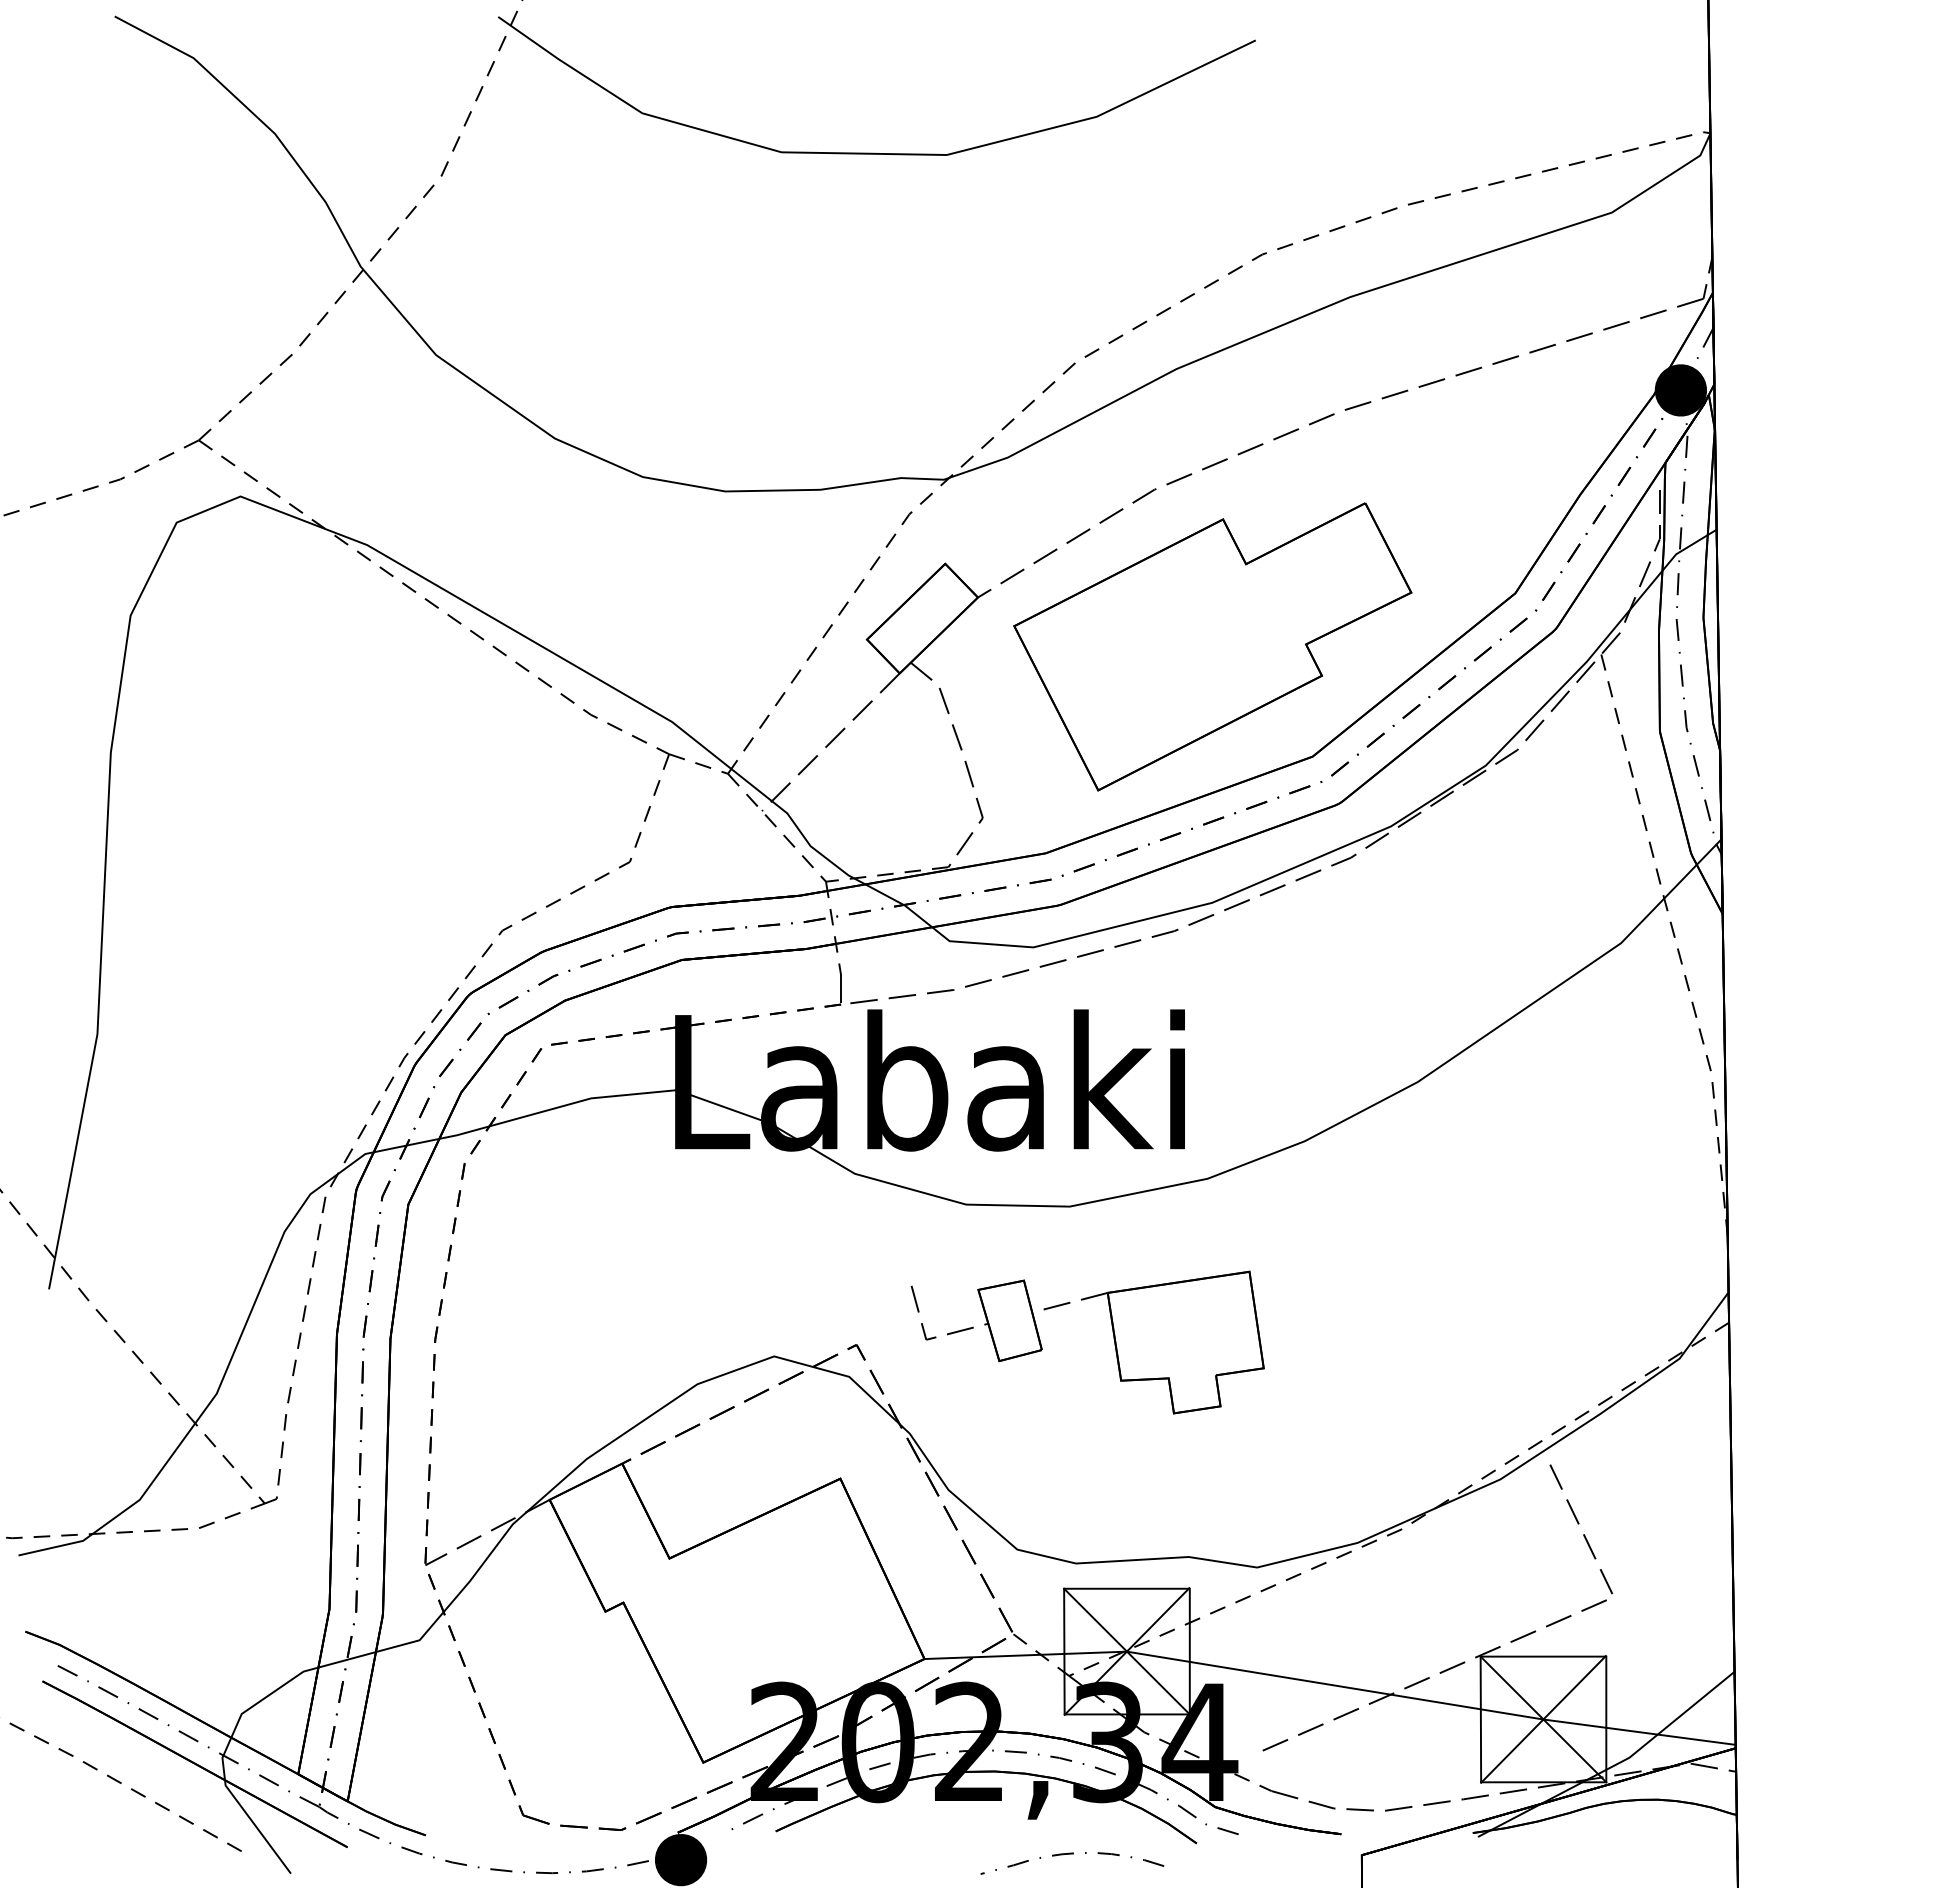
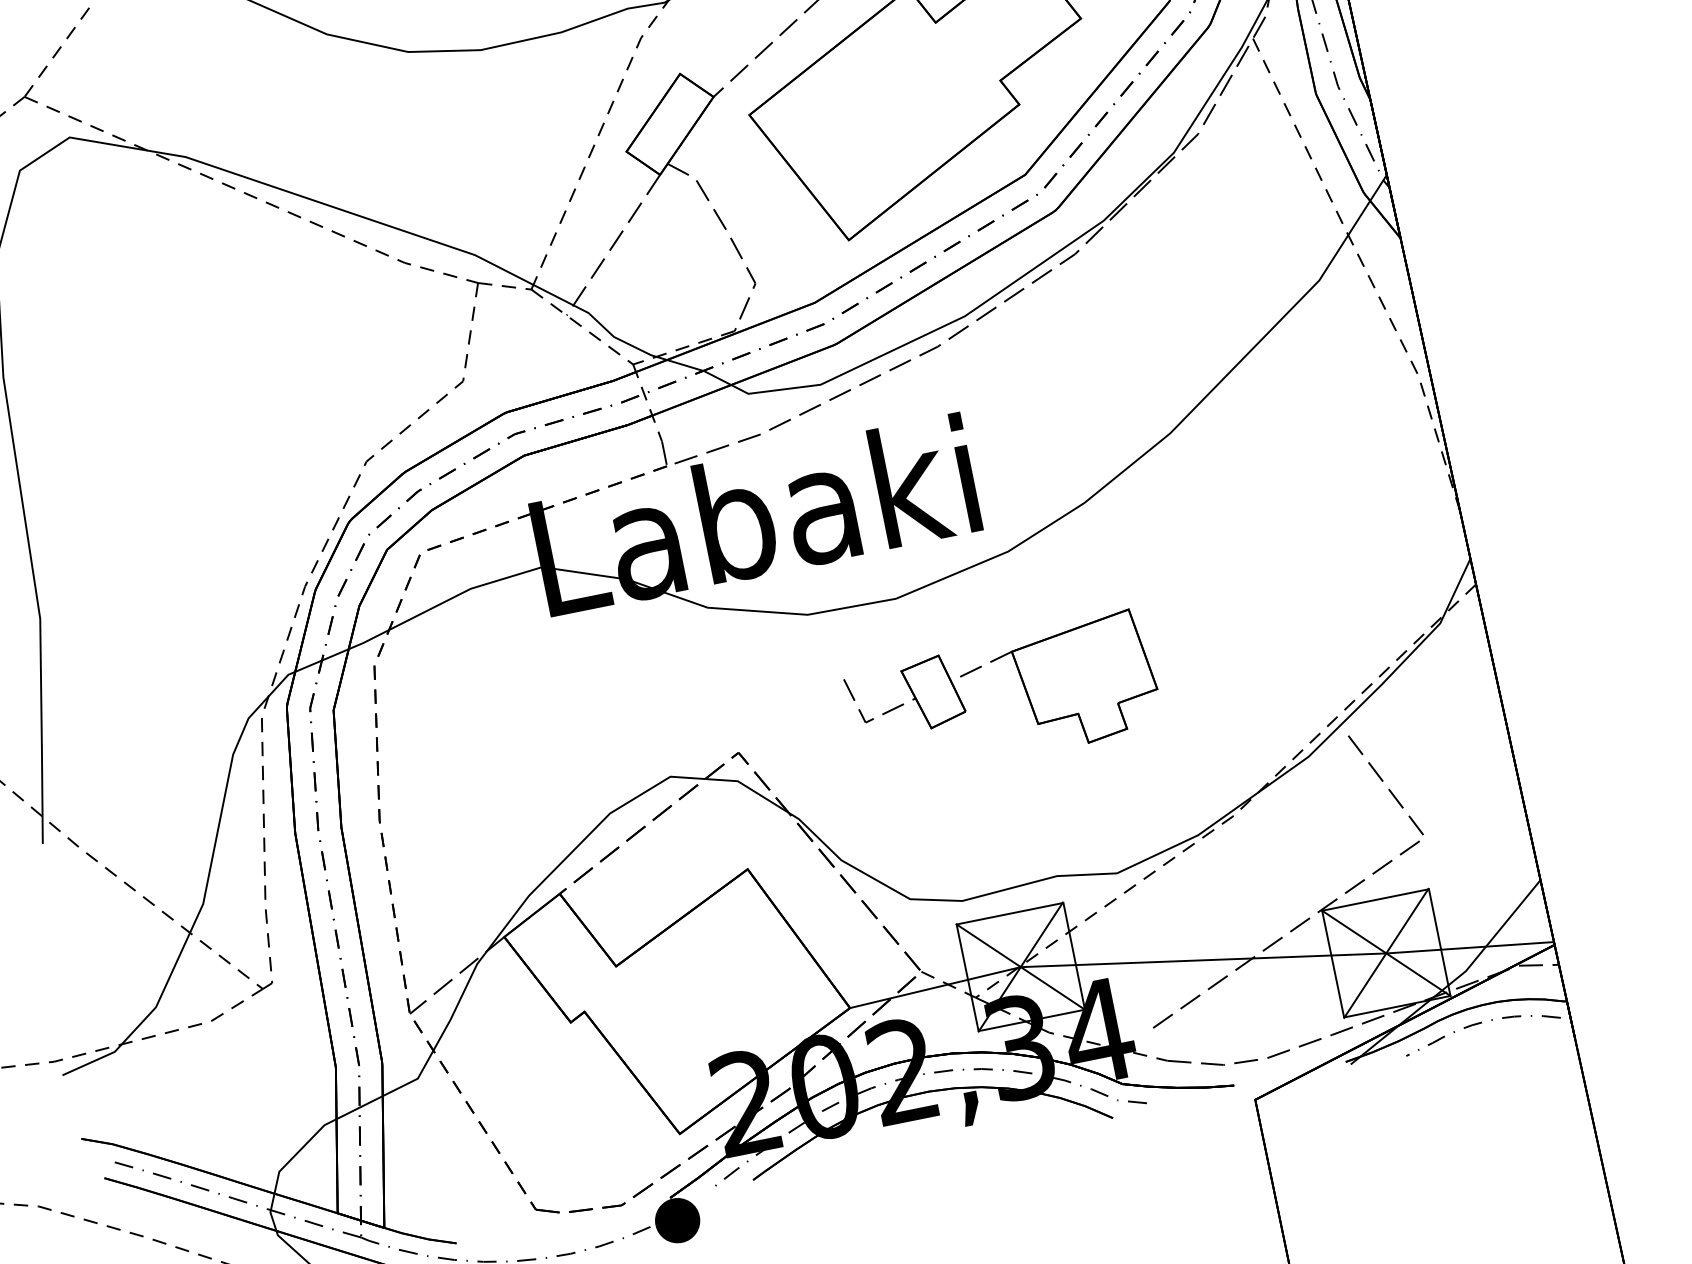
part: (1113, 1339) -> (1024, 690), moved
curve: (1072, 1854) -> (1480, 1023), moved

